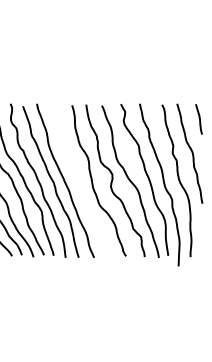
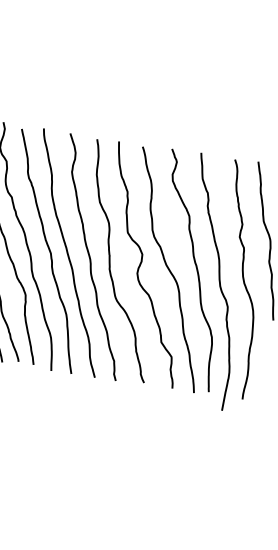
curve: (79, 180) -> (90, 255), added

